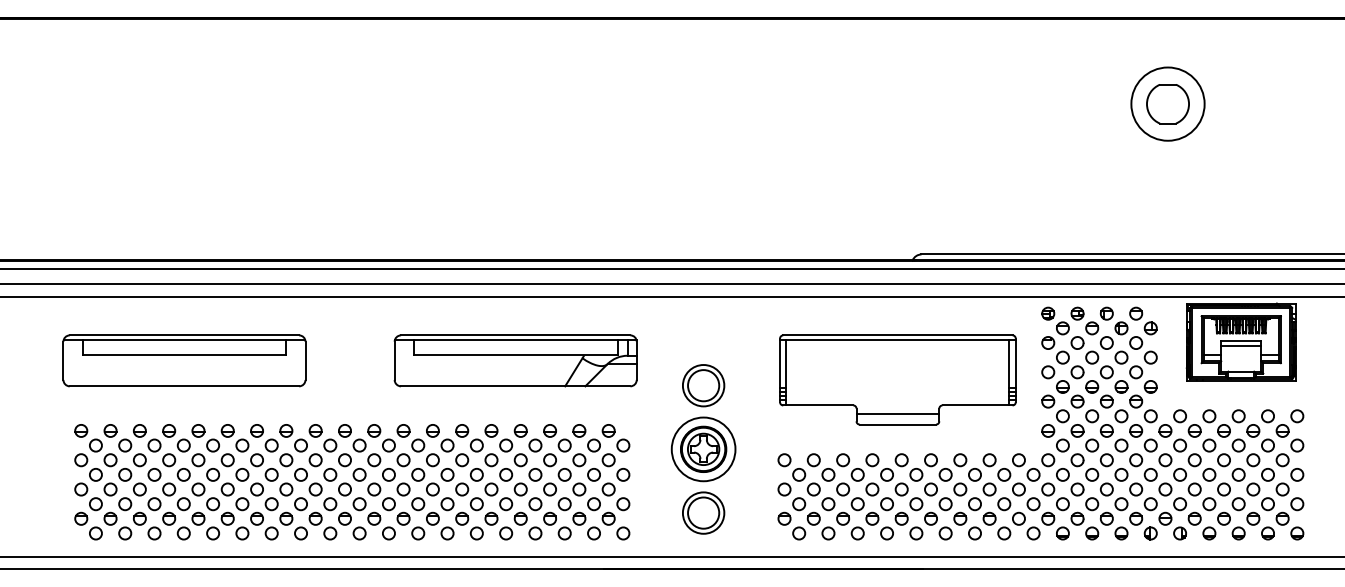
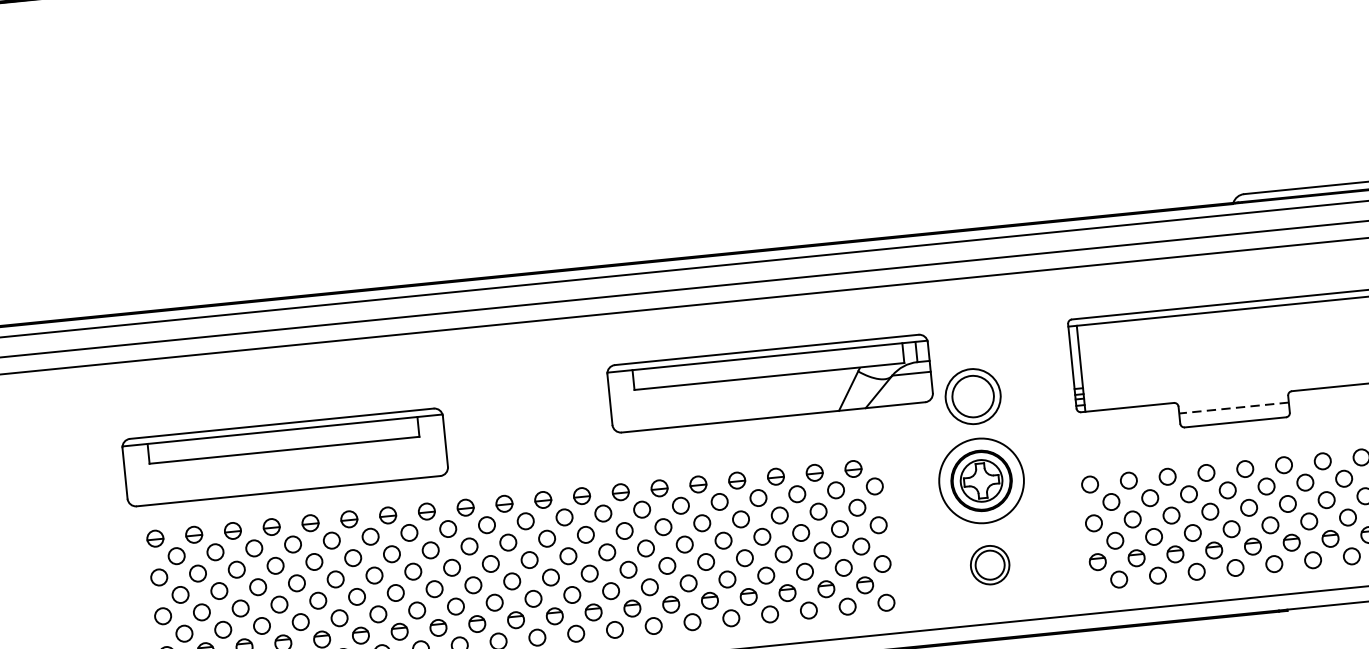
part: (184, 360) -> (285, 456), moved
part: (515, 360) -> (769, 383), moved
line: (897, 413) -> (1233, 407), solid -> dashed
part: (703, 512) -> (989, 564), size x0.7

